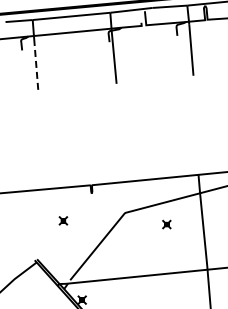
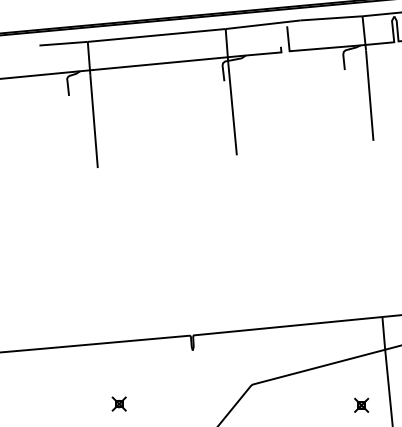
line: (36, 65) -> (94, 122), dashed -> solid
part: (63, 220) -> (119, 403), moved
part: (166, 224) -> (361, 405), moved

